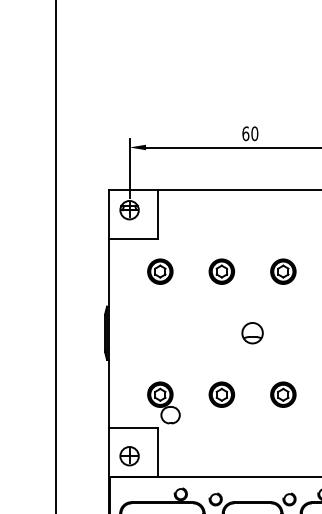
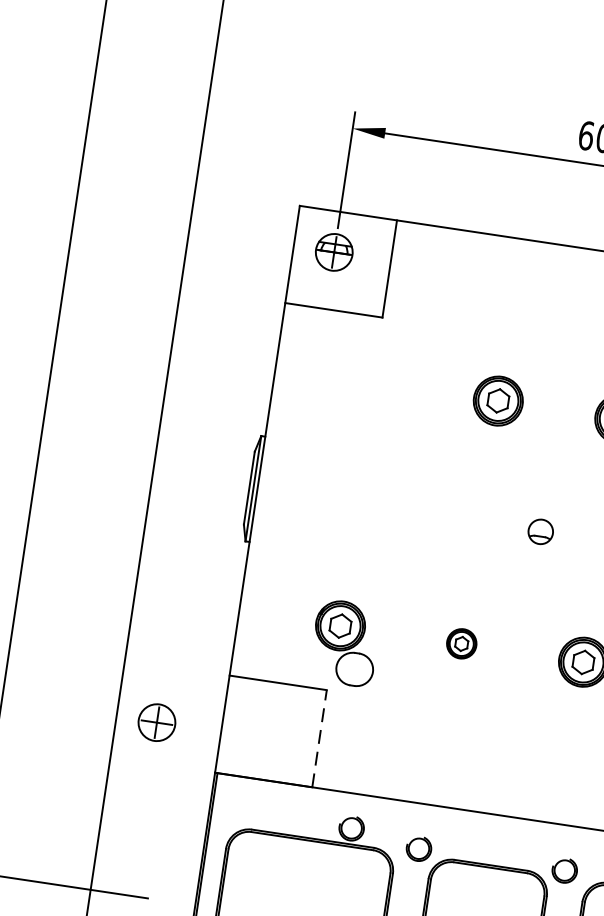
part: (160, 271) -> (377, 382), removed
part: (252, 333) -> (540, 532), size x0.6
part: (221, 394) -> (461, 643), size x0.6
line: (158, 452) -> (319, 739), solid -> dashed
part: (129, 456) -> (156, 723), moved

